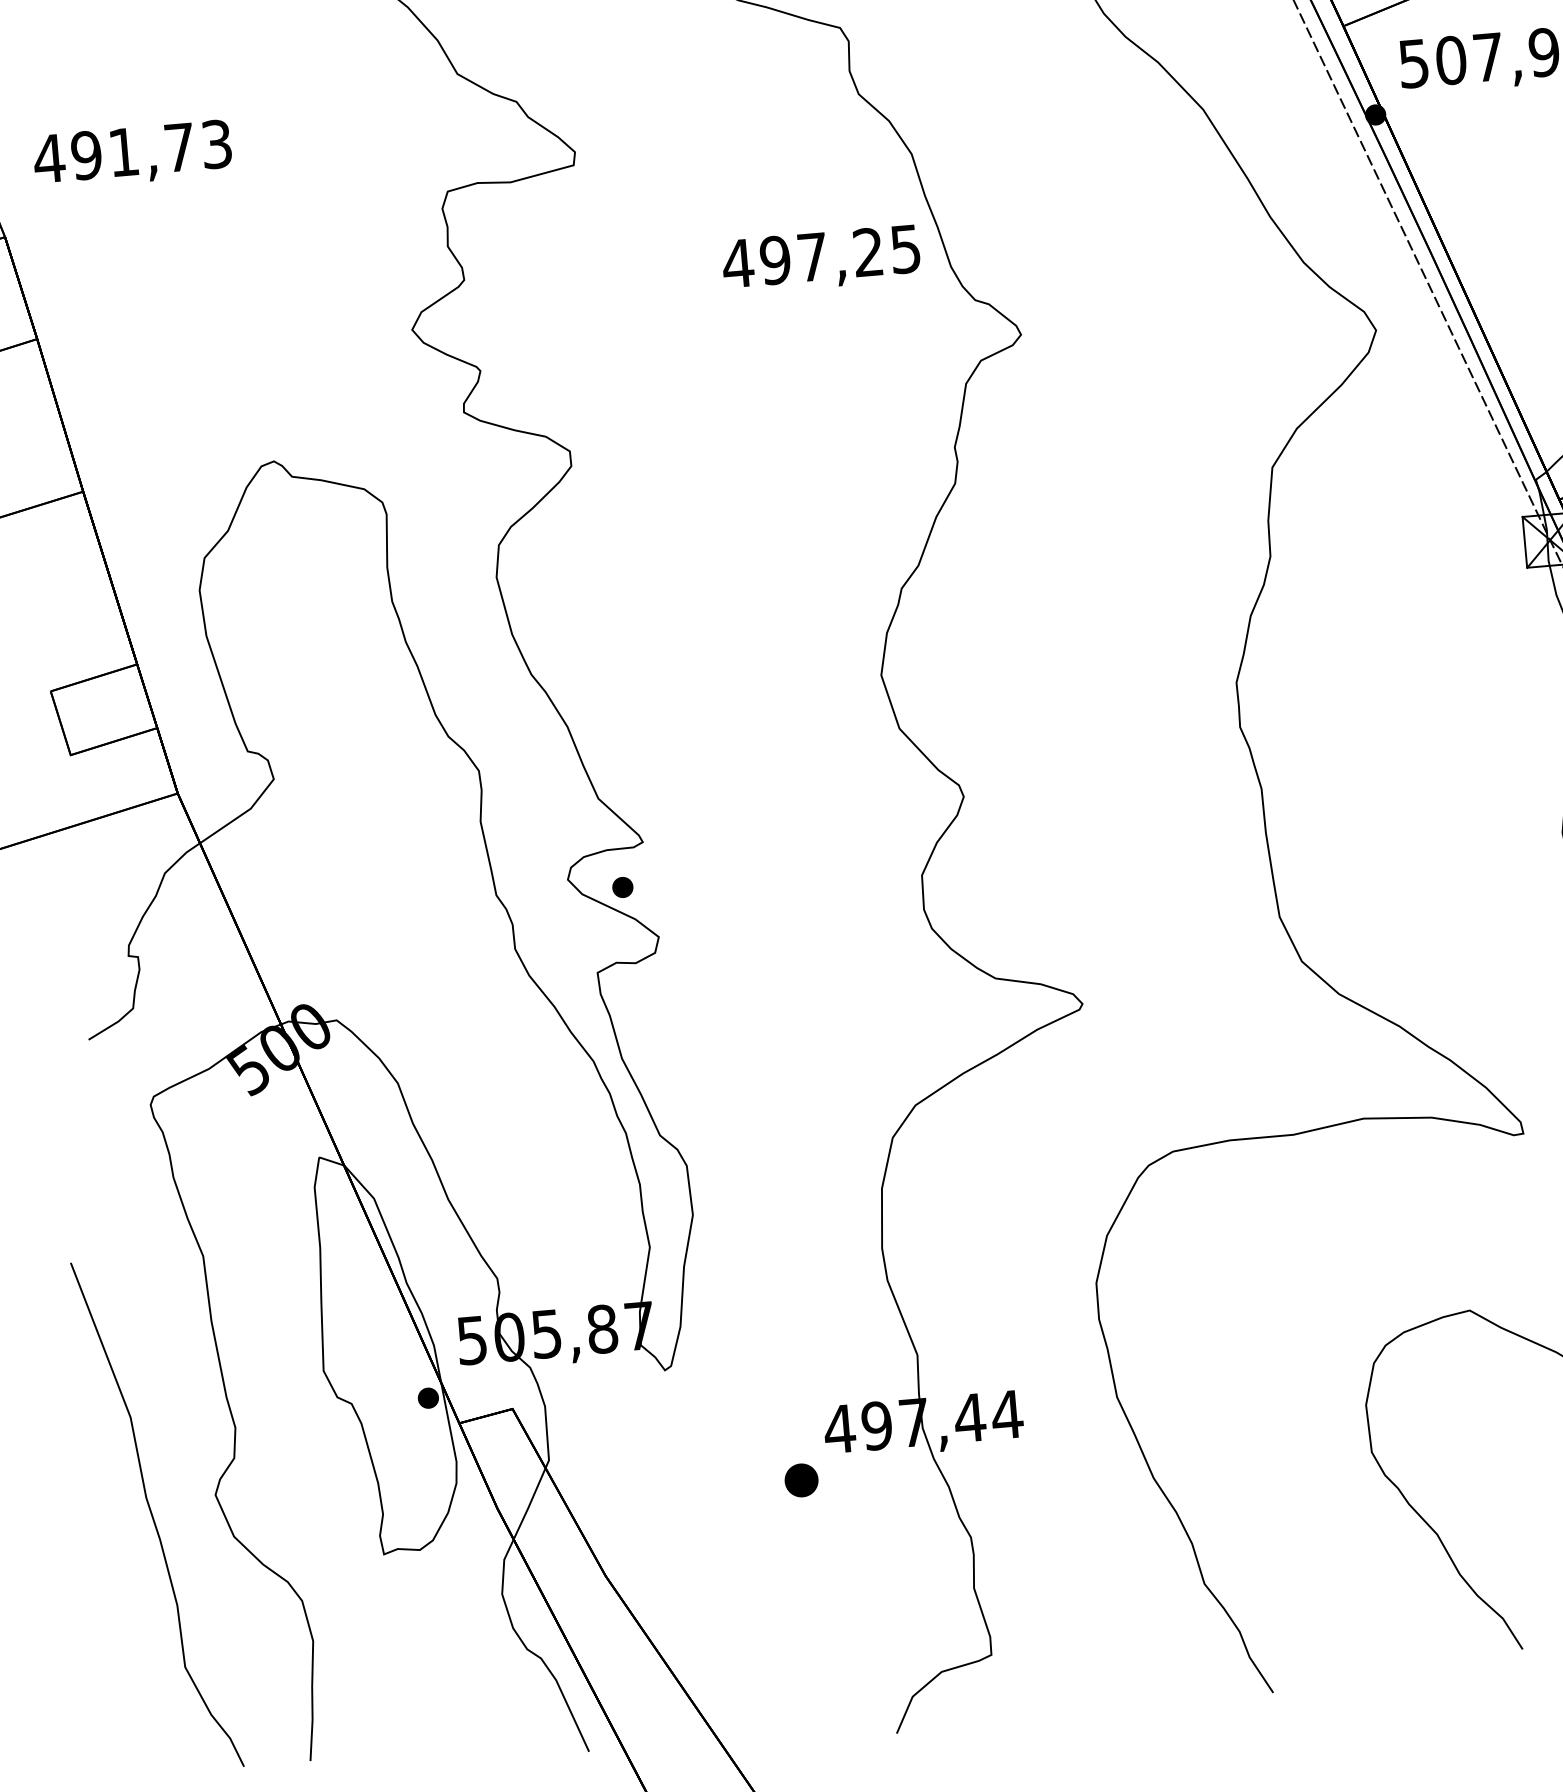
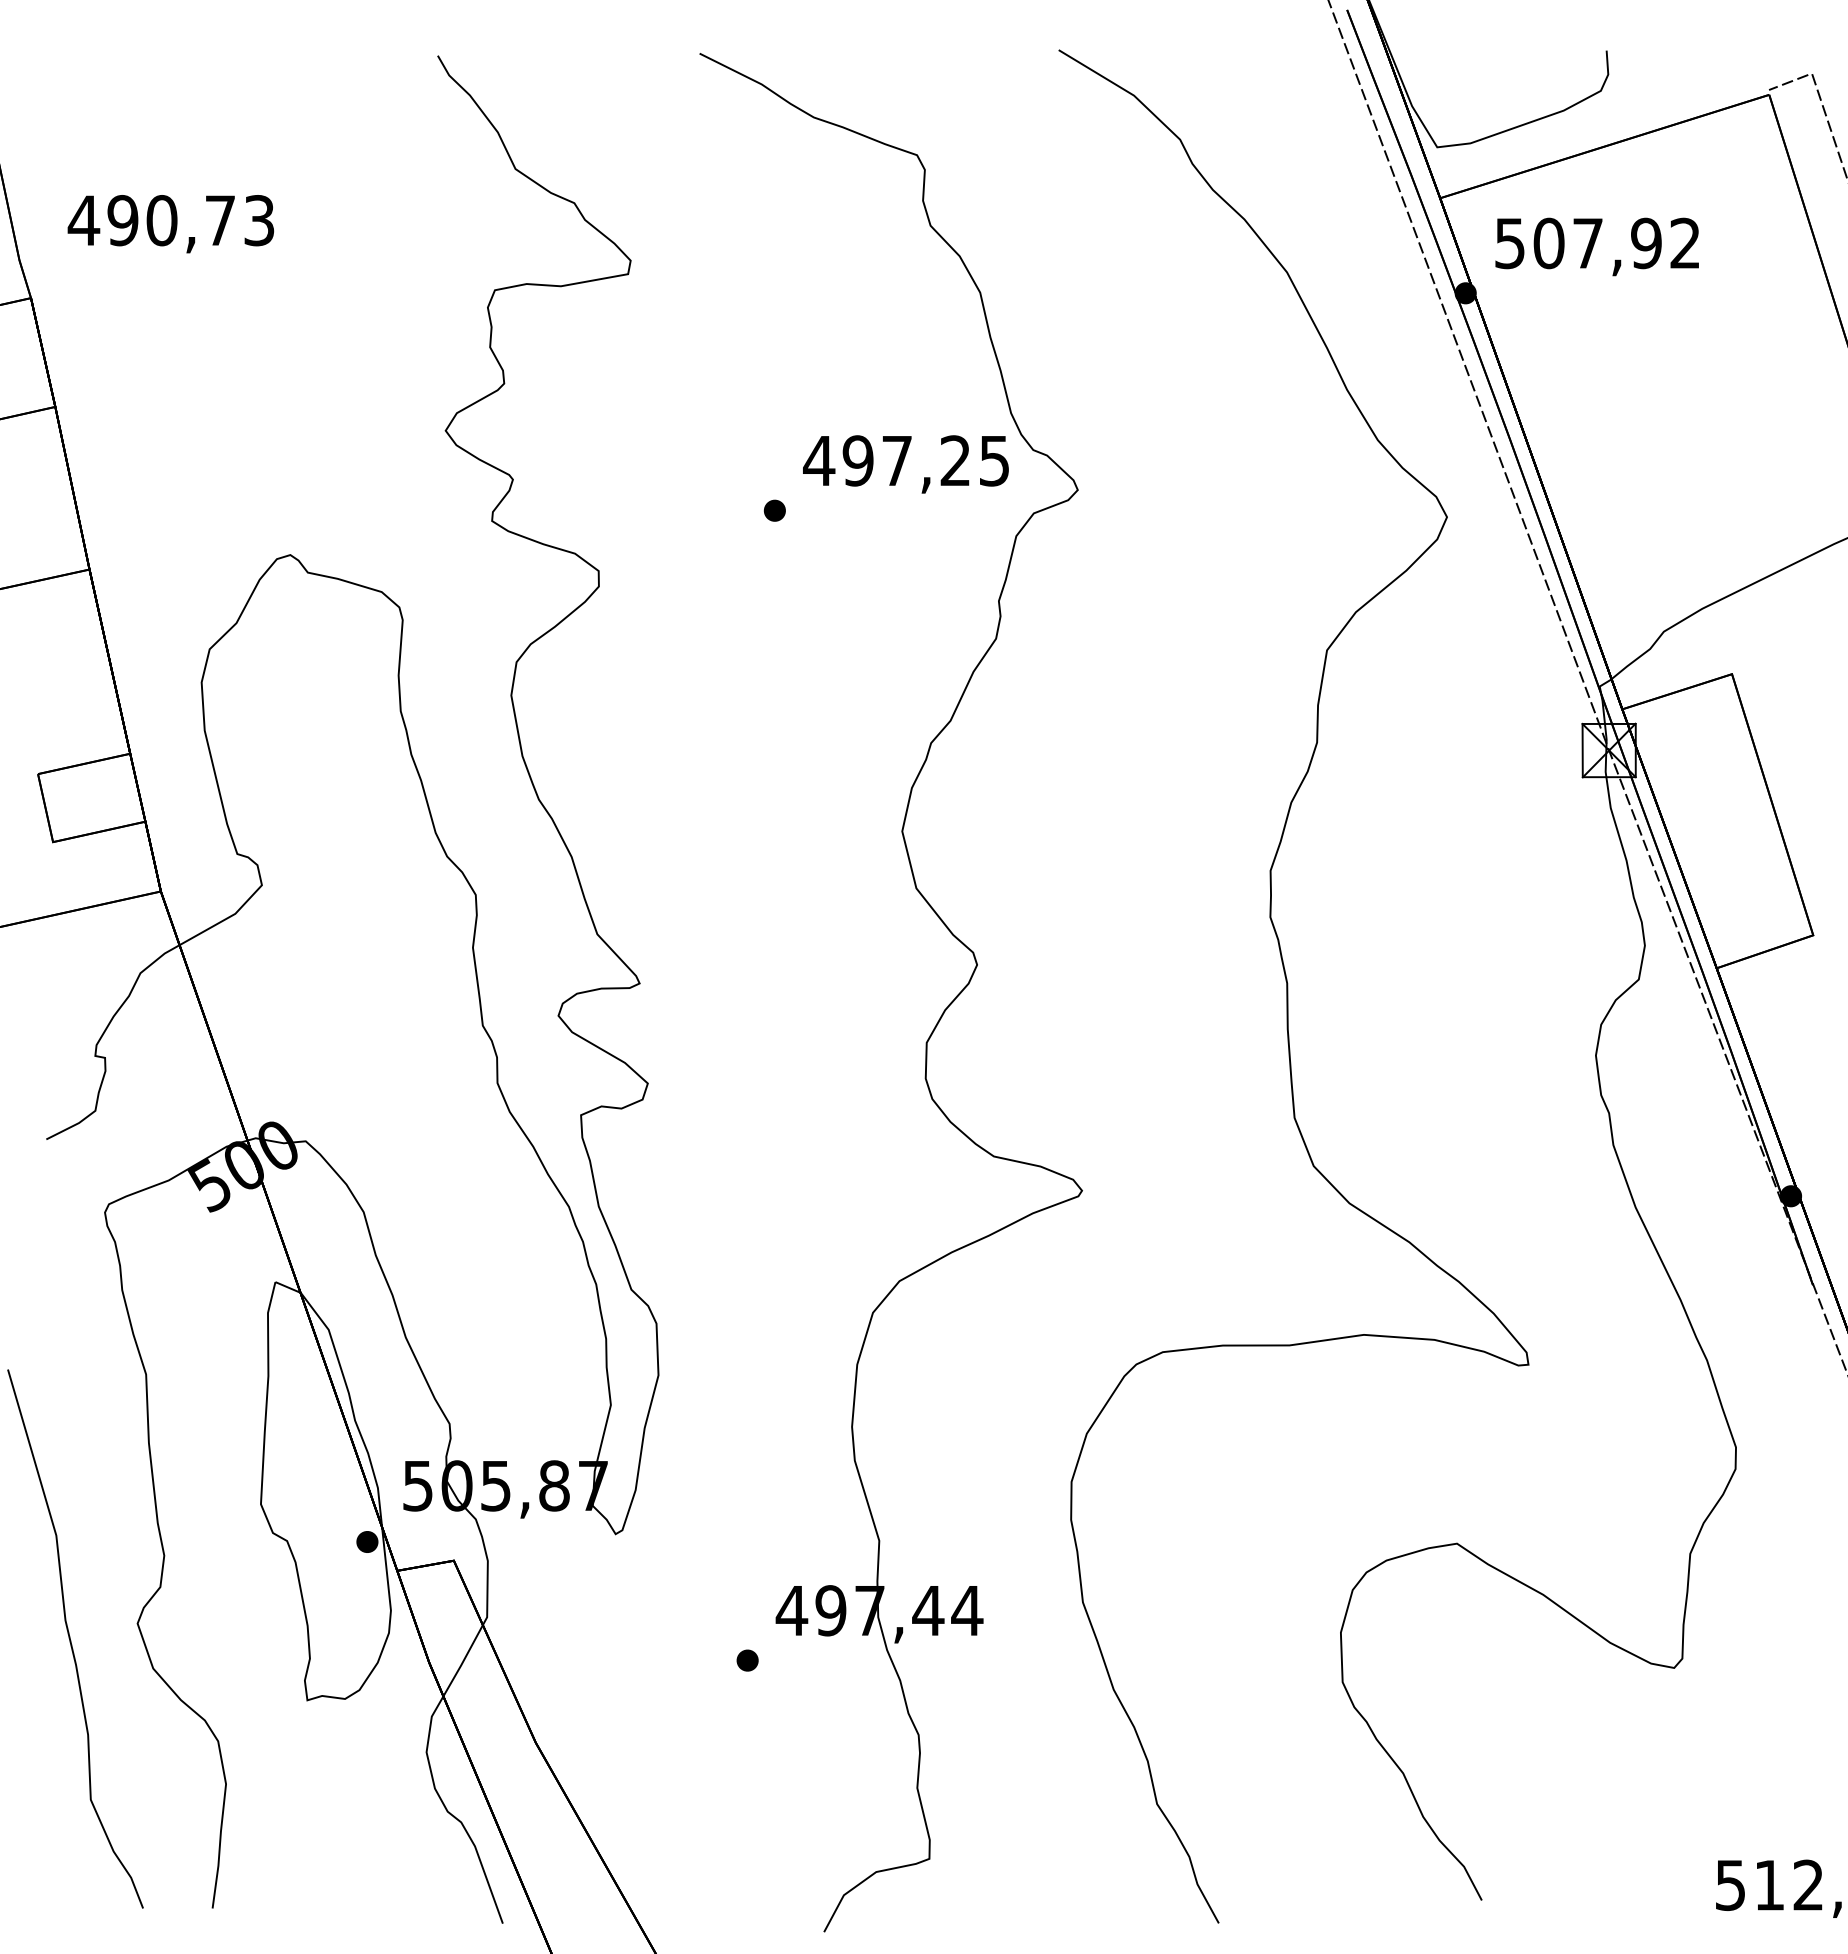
text: (123, 152) -> (161, 220), 491,73 -> 490,73
text: (820, 259) -> (905, 464), moved
part: (622, 887) -> (774, 510), moved
part: (801, 1480) -> (747, 1660), size x0.62

